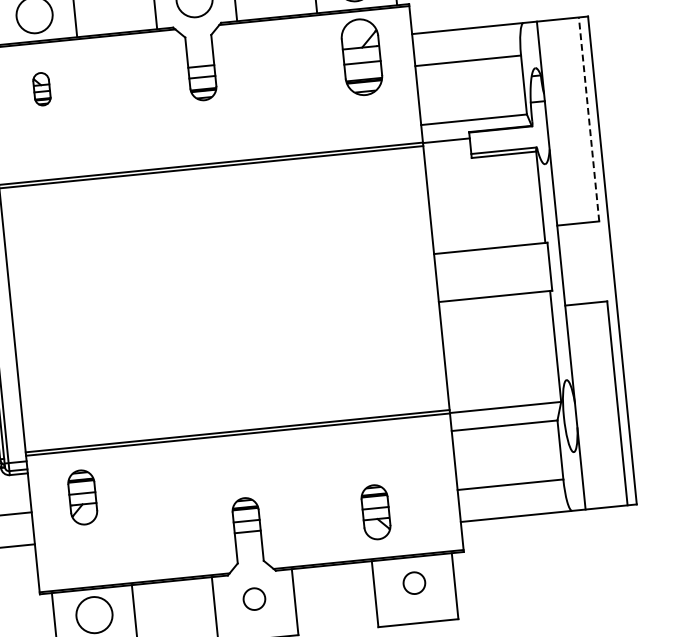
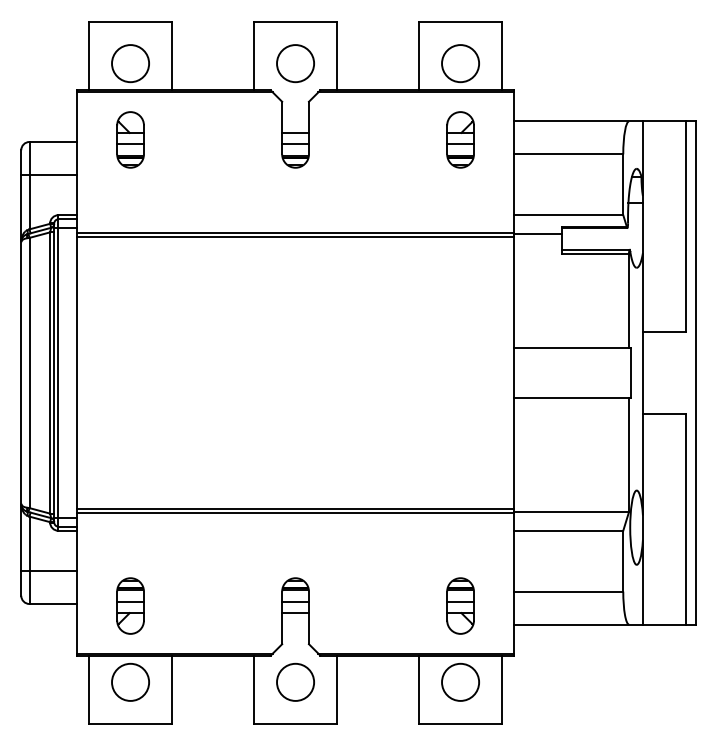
part: (361, 56) -> (460, 139), size x0.71
part: (41, 88) -> (130, 139), size x1.67
line: (589, 119) -> (686, 226), dashed -> solid
part: (82, 496) -> (130, 605), moved
part: (375, 511) -> (460, 605), moved
circle: (414, 582) -> (460, 681), size x1.67
circle: (254, 598) -> (295, 681), size x1.67

